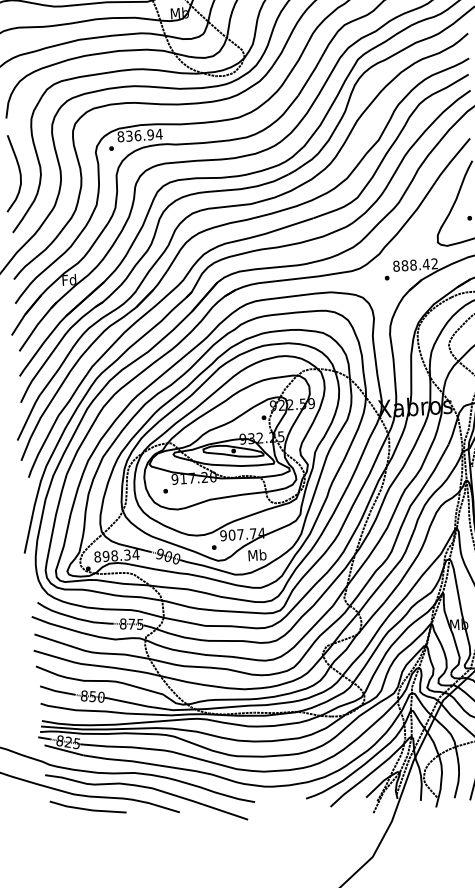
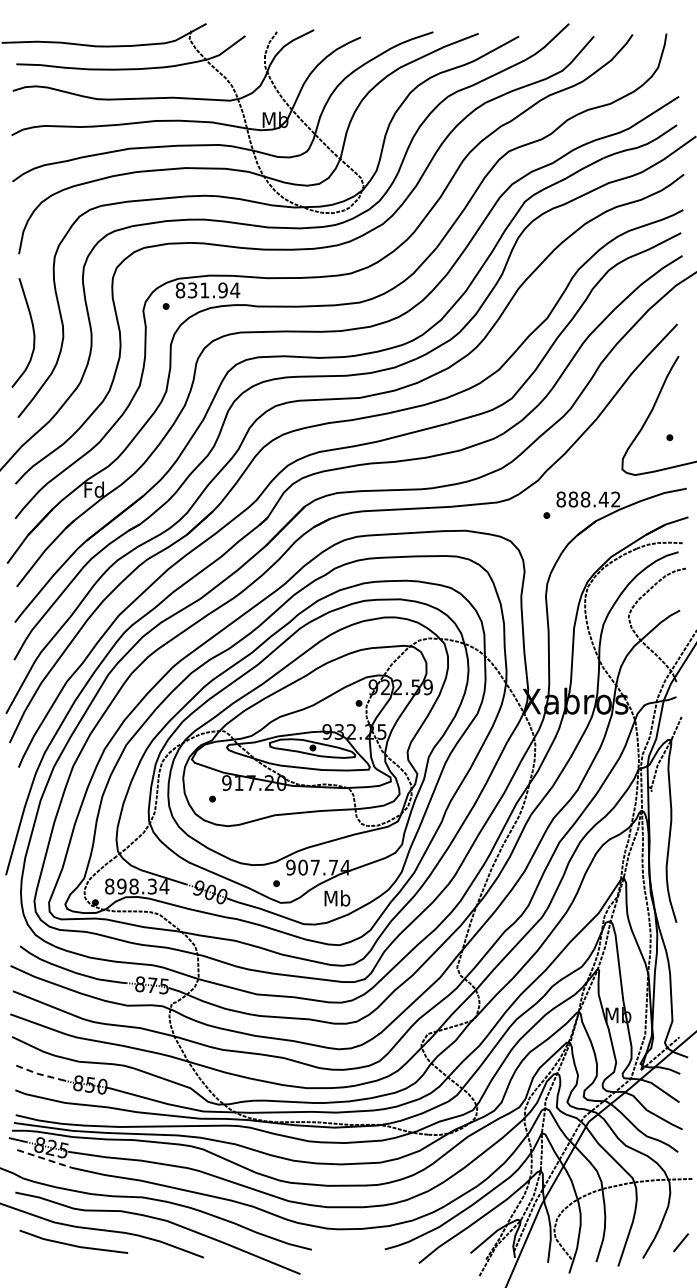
text: (137, 135) -> (204, 290), 836.94 -> 831.94
line: (57, 691) -> (40, 1074), solid -> dashed
line: (63, 750) -> (44, 1158), solid -> dashed

